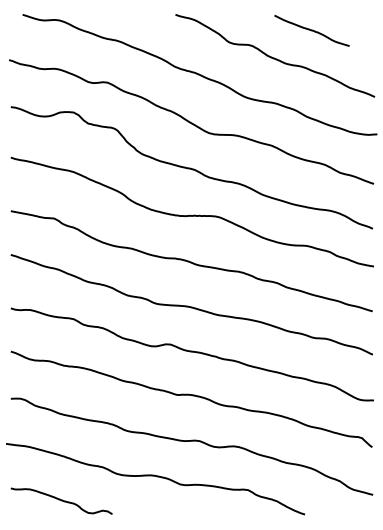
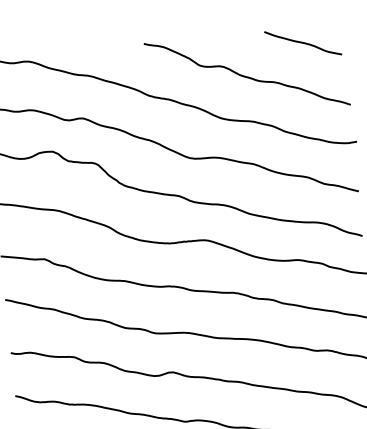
curve: (311, 30) -> (302, 42), moved

